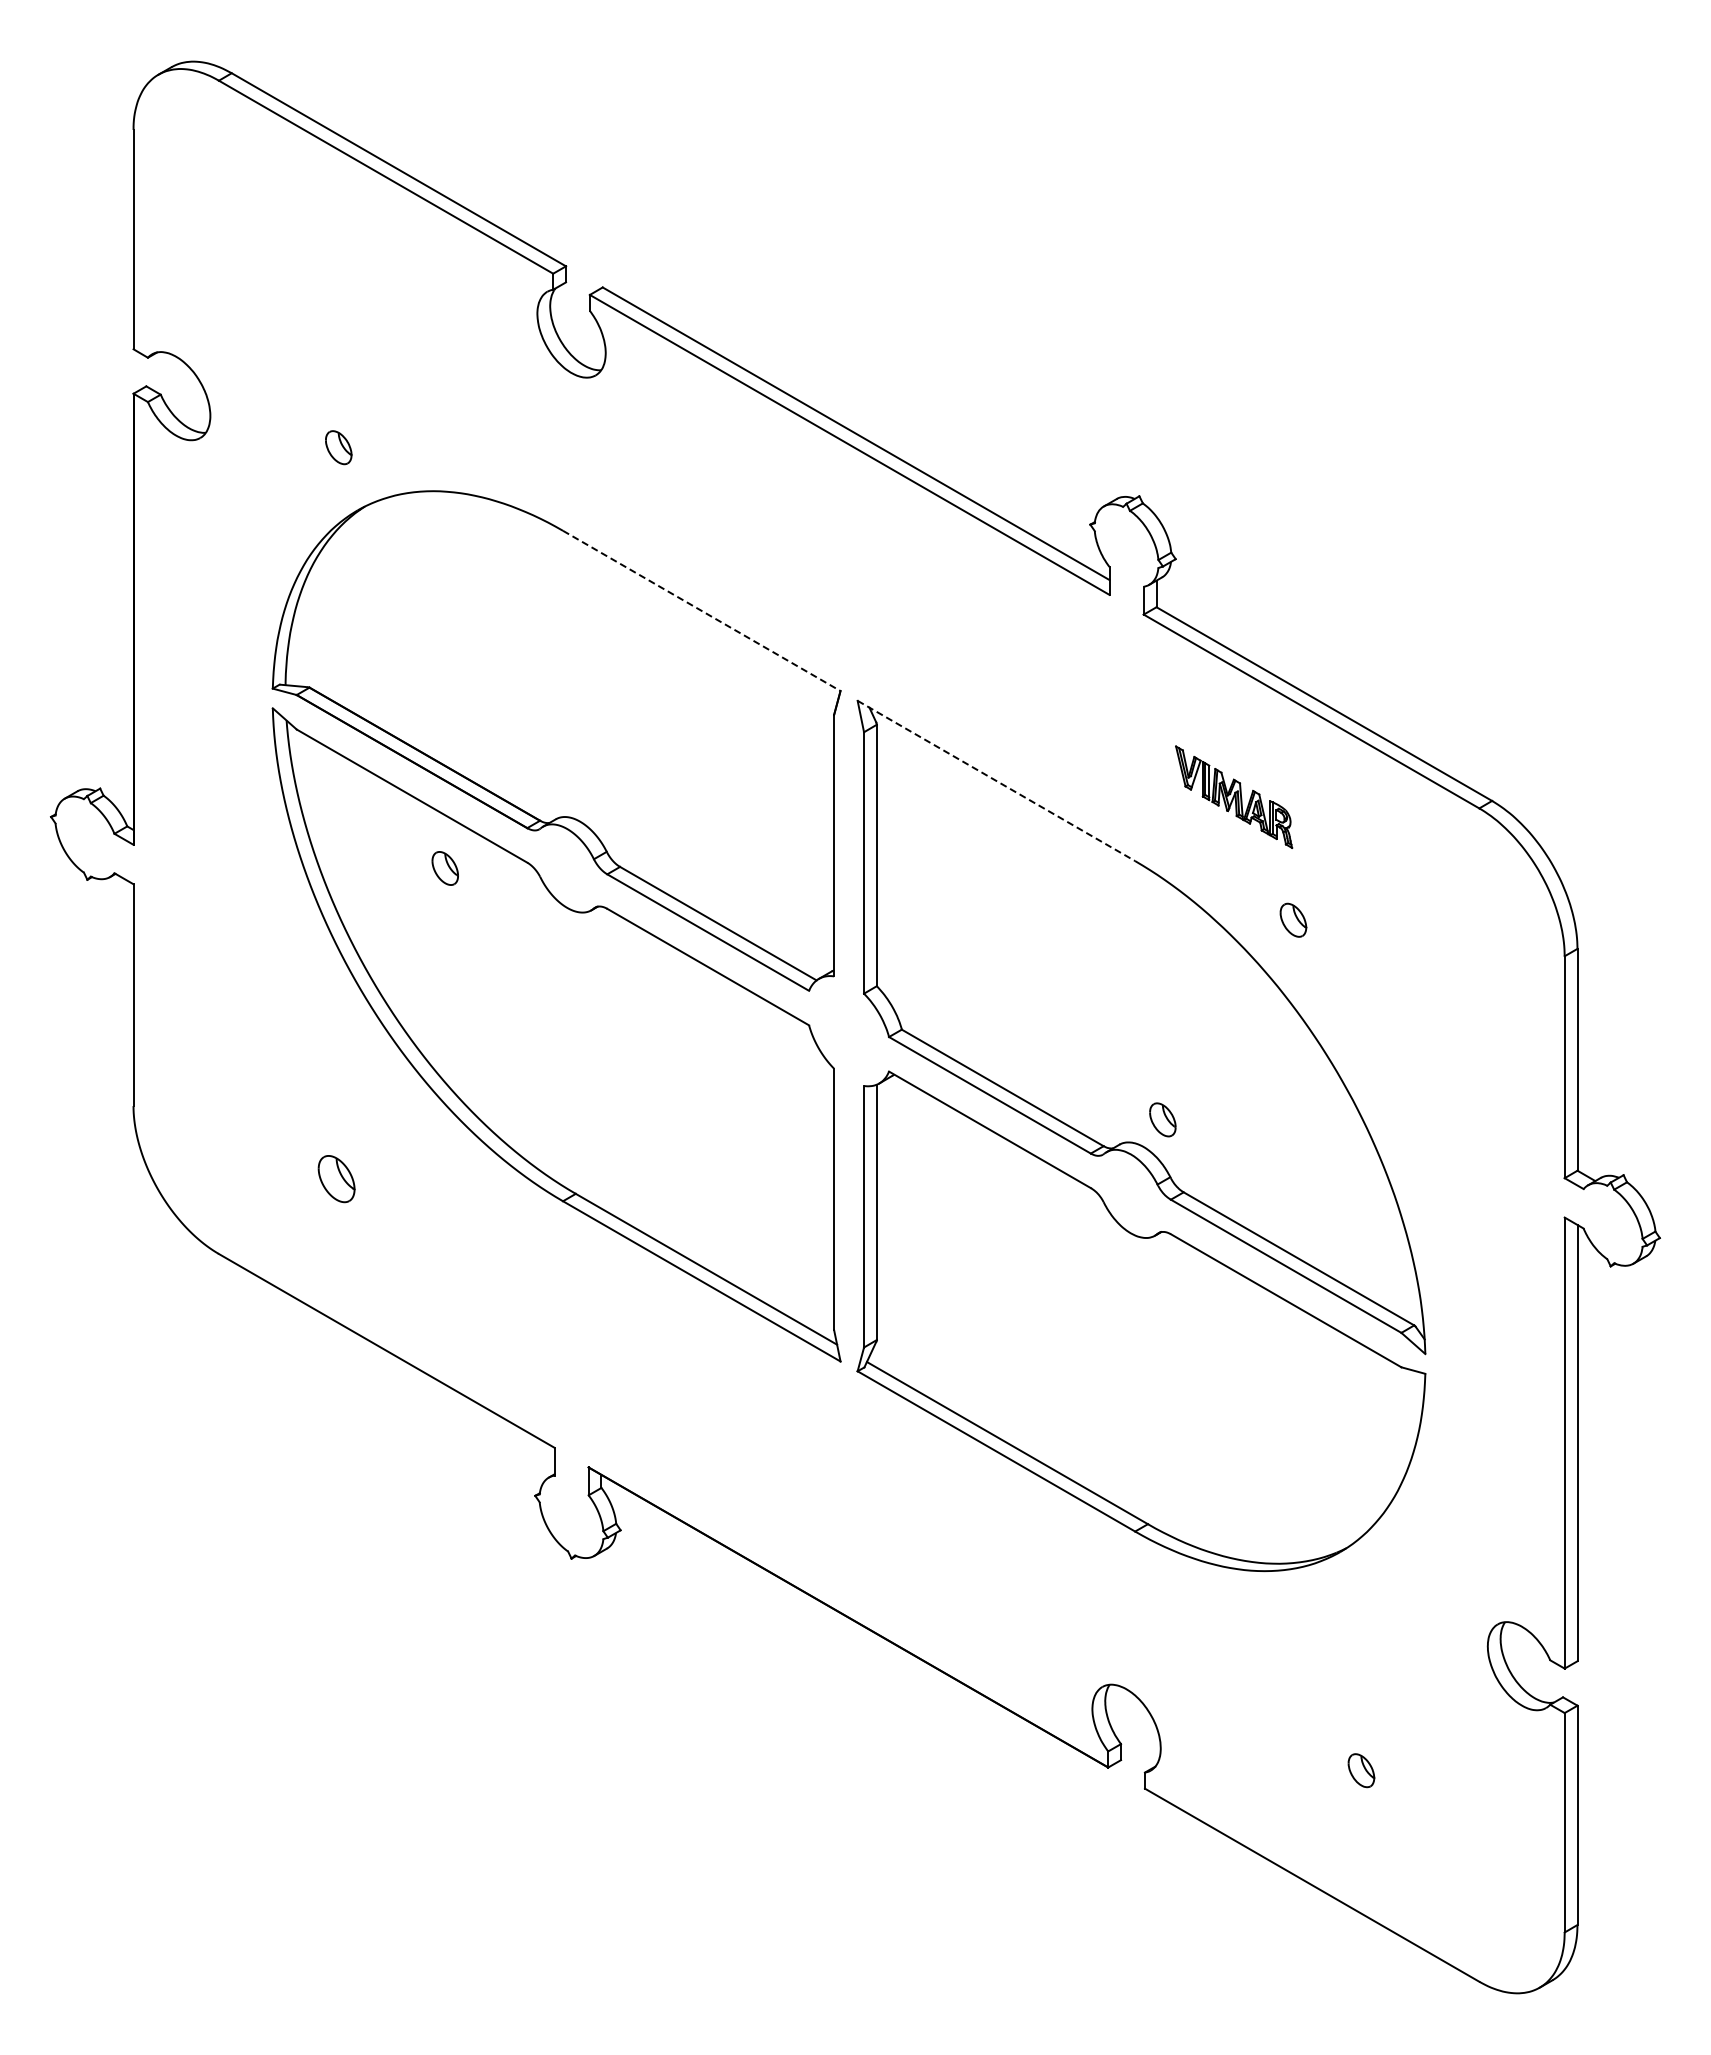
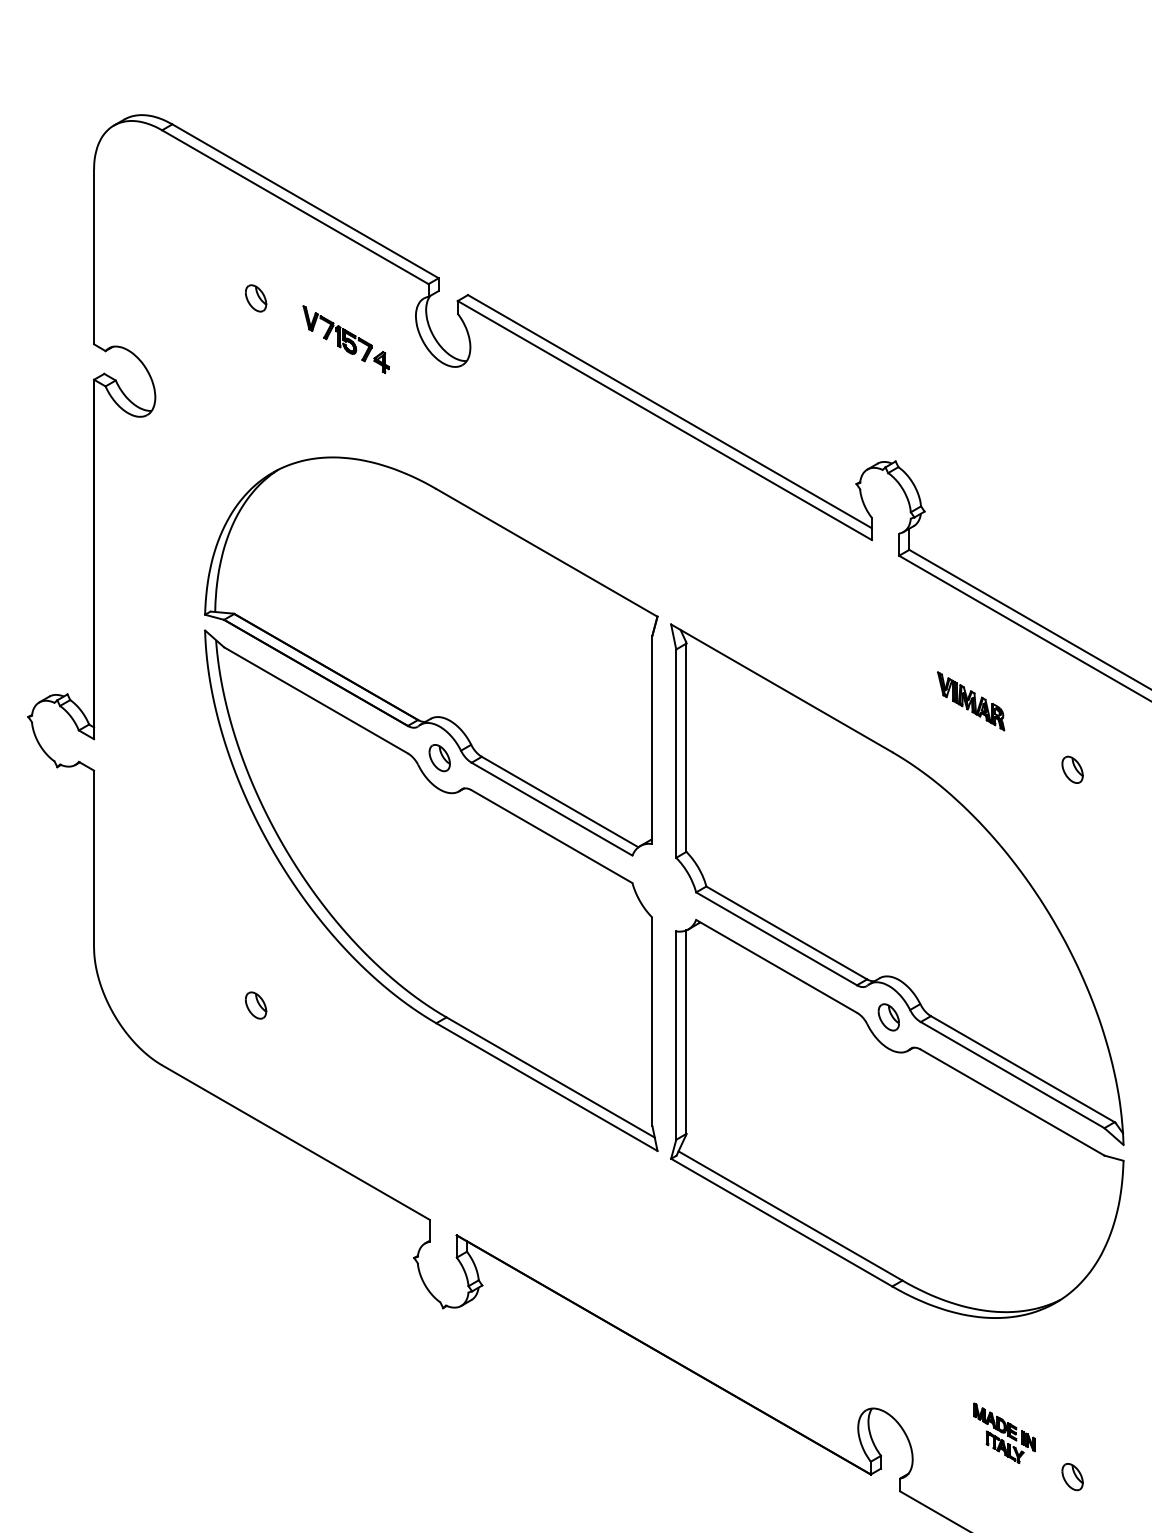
part: (449, 343) -> (345, 339), added
part: (338, 447) -> (255, 298), moved
line: (702, 611) -> (547, 553), dashed -> solid
line: (996, 781) -> (781, 688), dashed -> solid
part: (1233, 797) -> (970, 701), size x0.71
part: (444, 868) -> (439, 758), moved
part: (1293, 919) -> (1072, 769), moved
part: (1162, 1119) -> (888, 1017), moved
part: (336, 1178) -> (255, 1005), size x0.71
part: (1276, 1715) -> (1004, 1433), added

